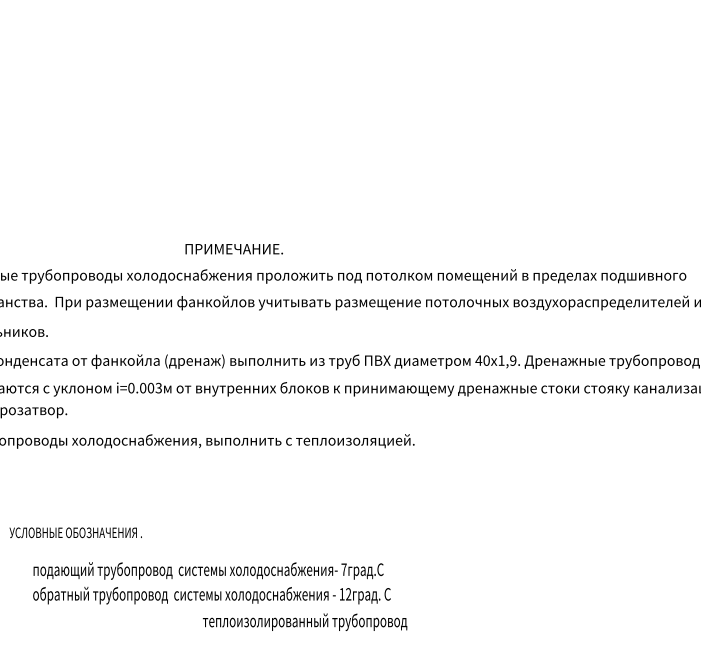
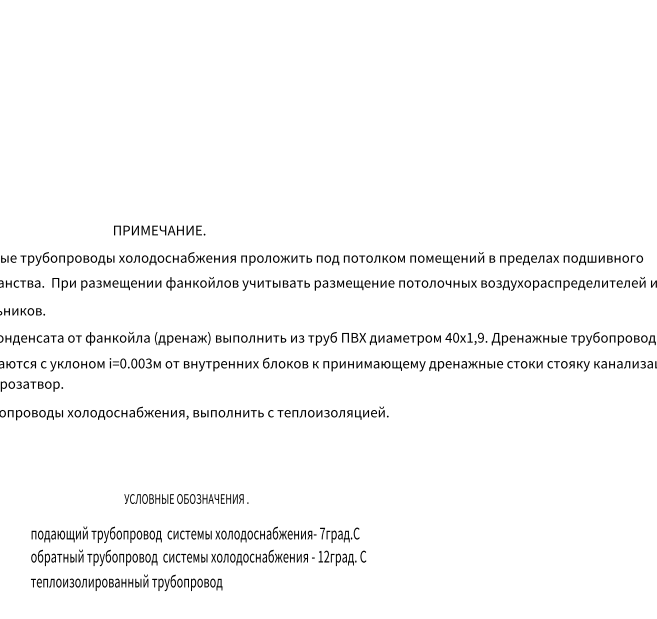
text: (233, 249) -> (158, 230), moved
text: (75, 532) -> (186, 498), moved
text: (304, 621) -> (126, 582), moved

